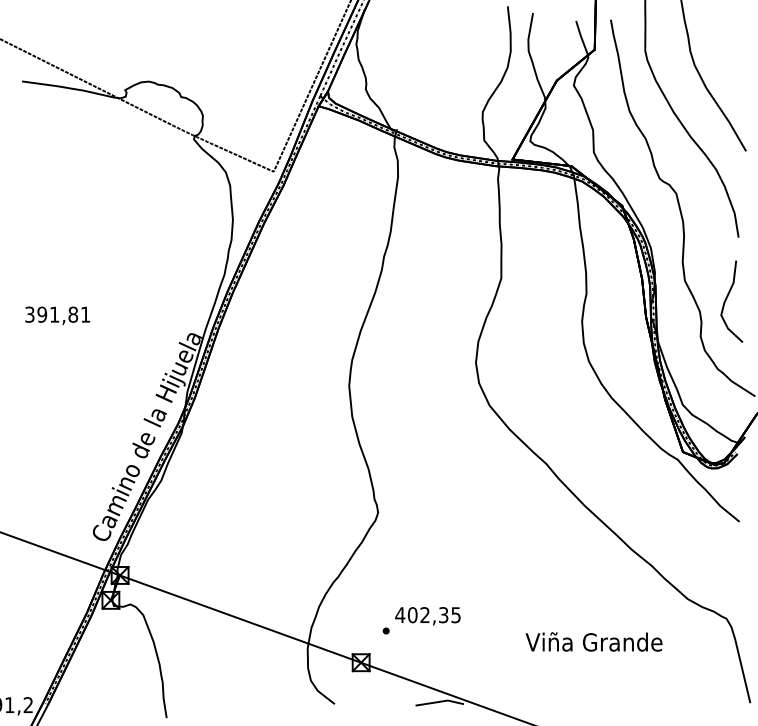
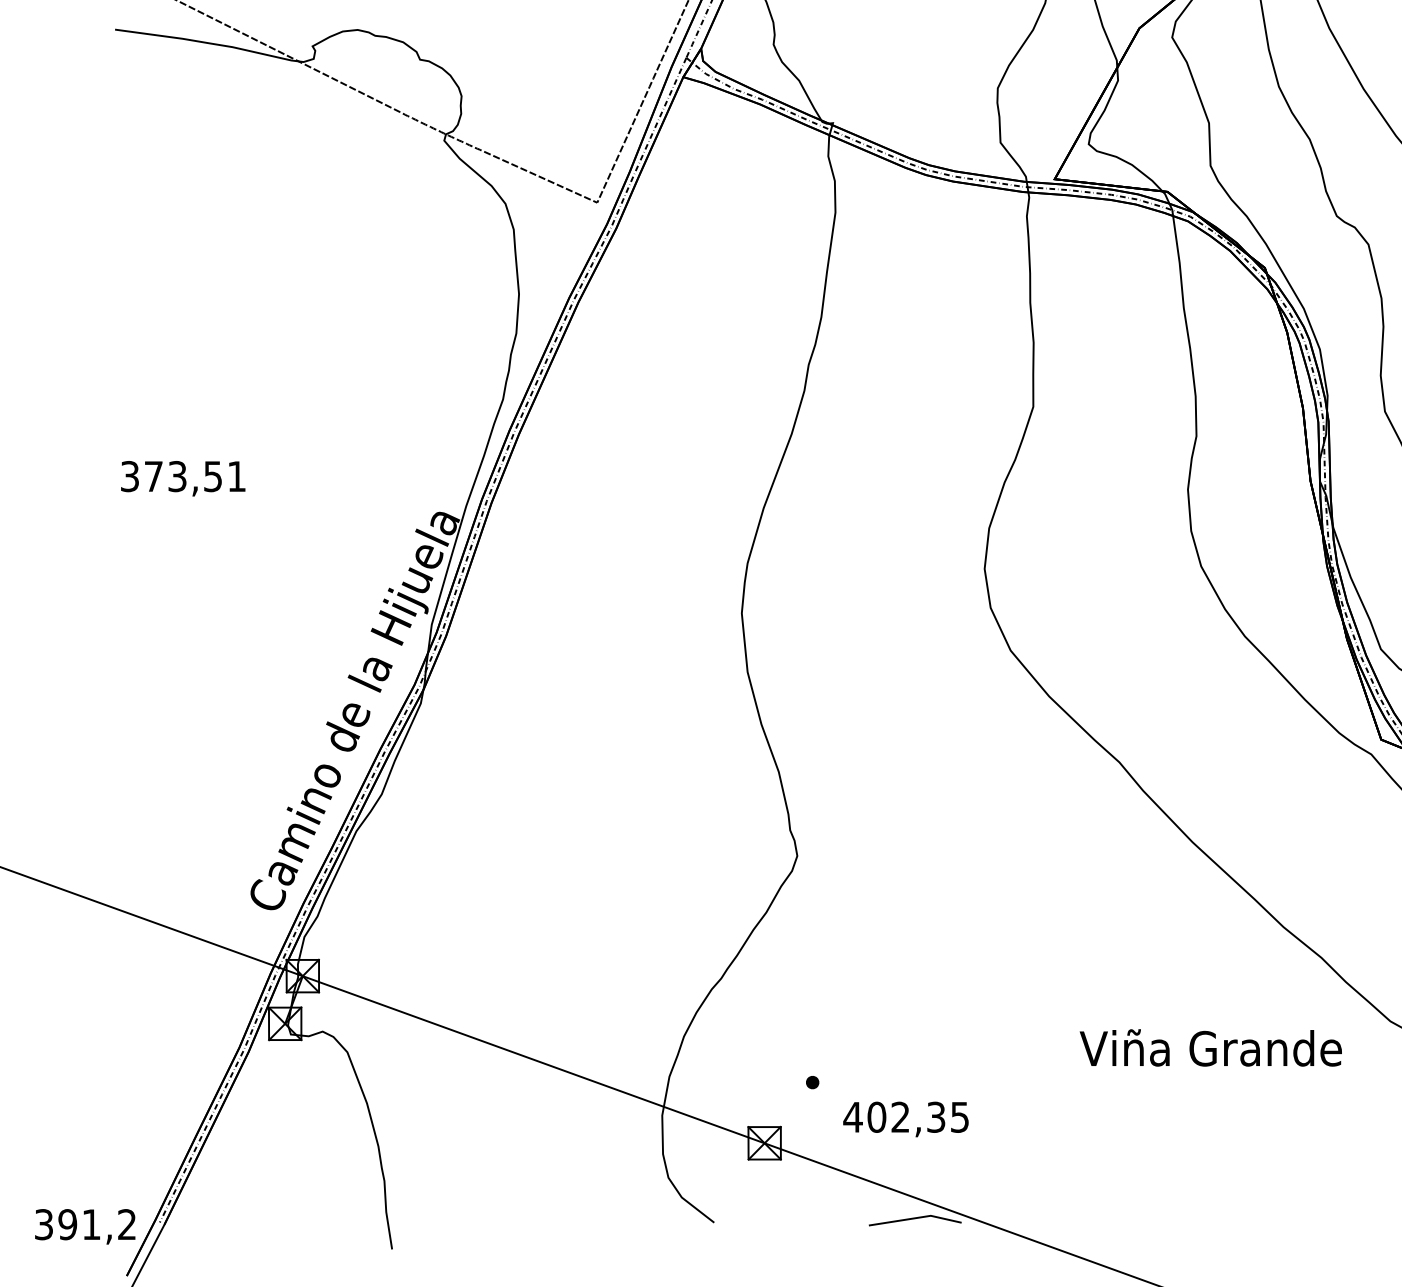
text: (57, 314) -> (182, 476), 391,81 -> 373,51
text: (427, 616) -> (905, 1119), moved
text: (593, 641) -> (1209, 1047), moved

